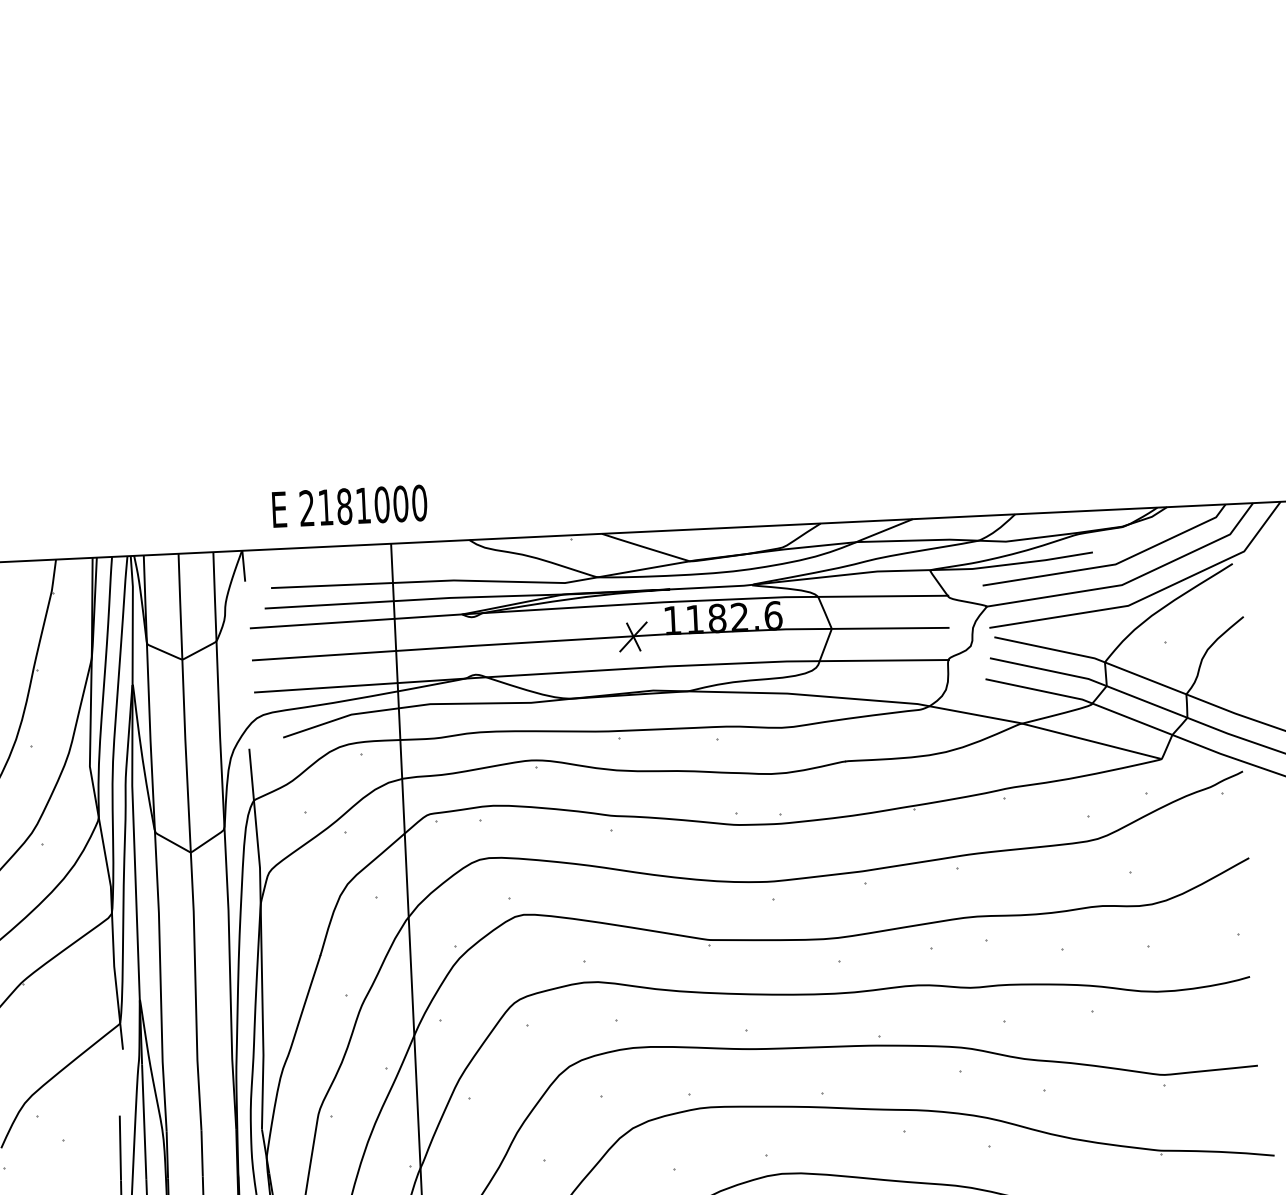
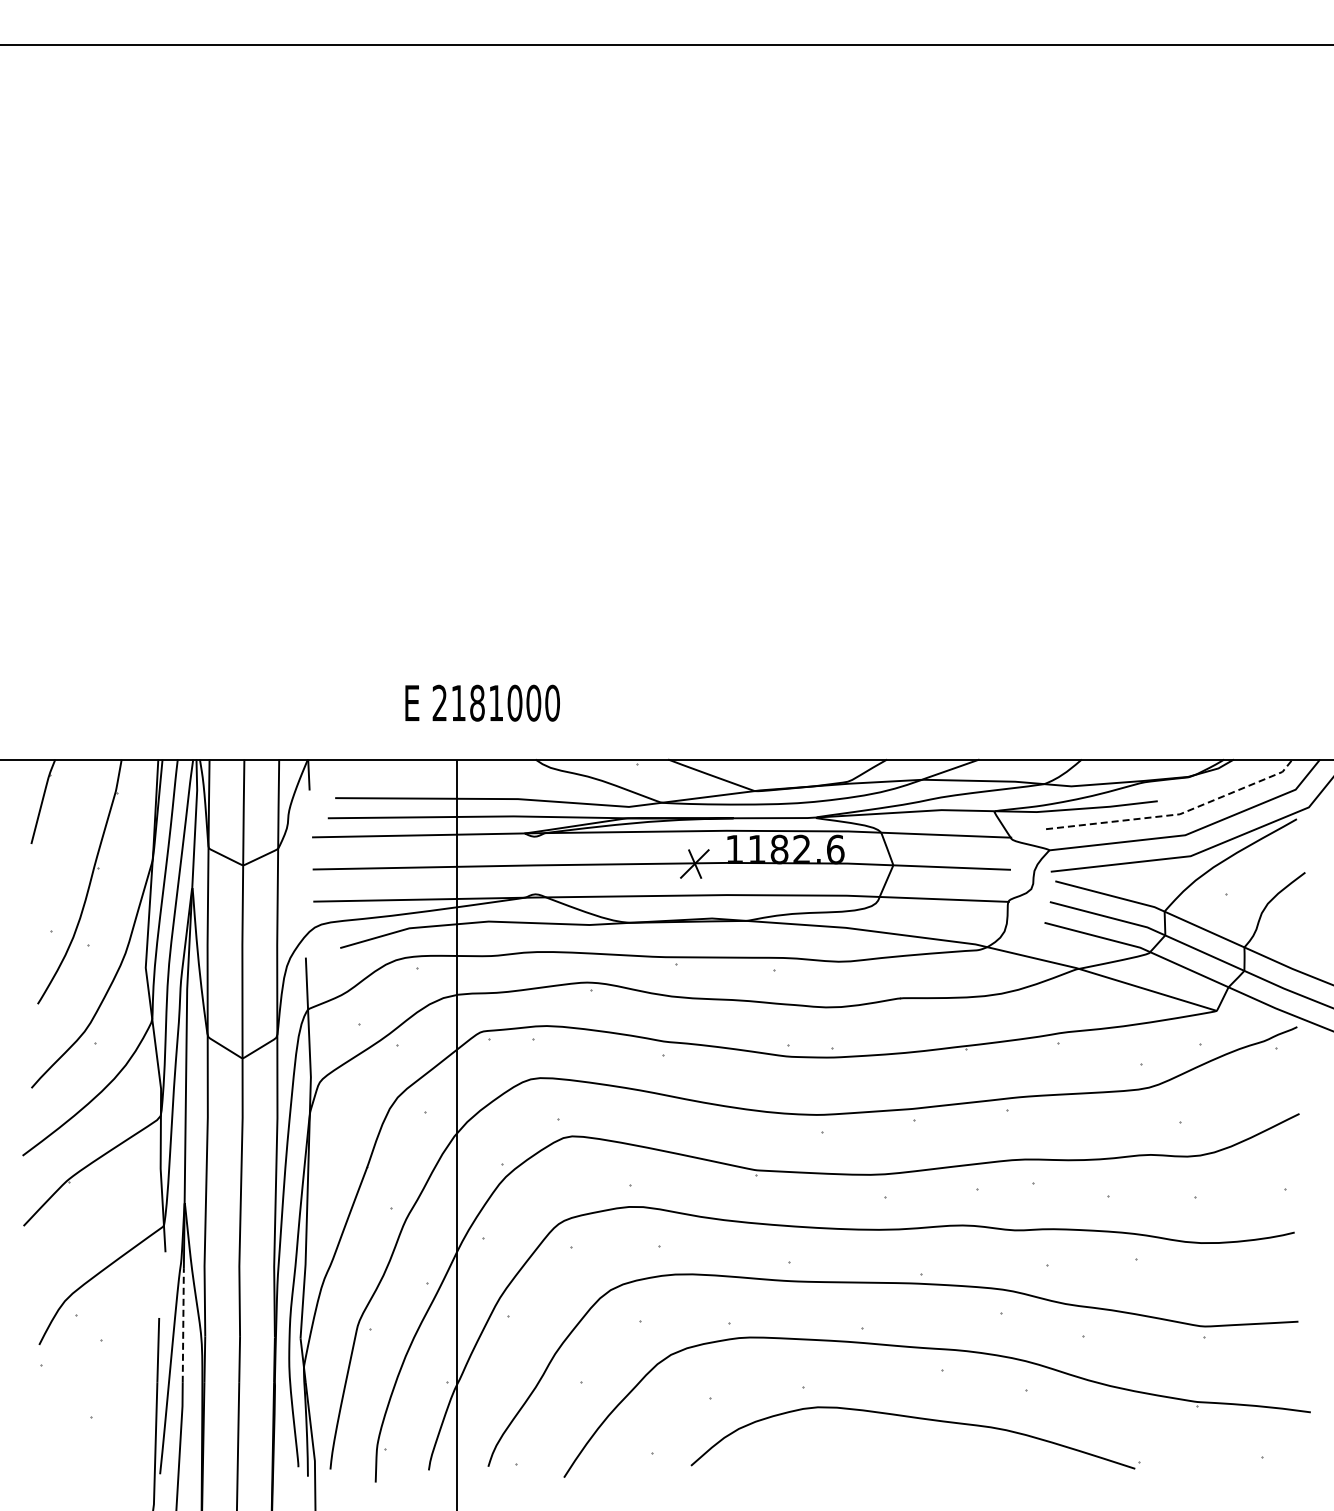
text: (349, 505) -> (482, 702), moved
line: (1112, 564) -> (1176, 814), solid -> dashed
line: (144, 1121) -> (183, 1324), solid -> dashed

